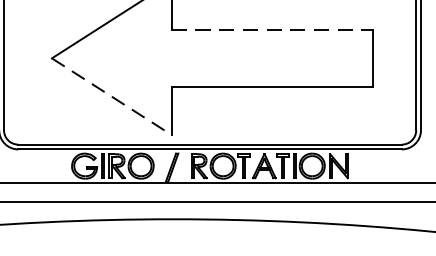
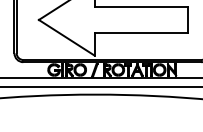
line: (273, 29) -> (141, 6), dashed -> solid
line: (111, 96) -> (66, 37), dashed -> solid

